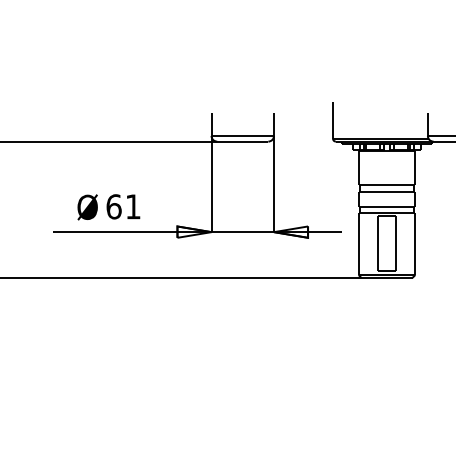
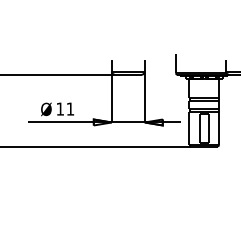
text: (114, 205) -> (60, 108), 61 -> 11

